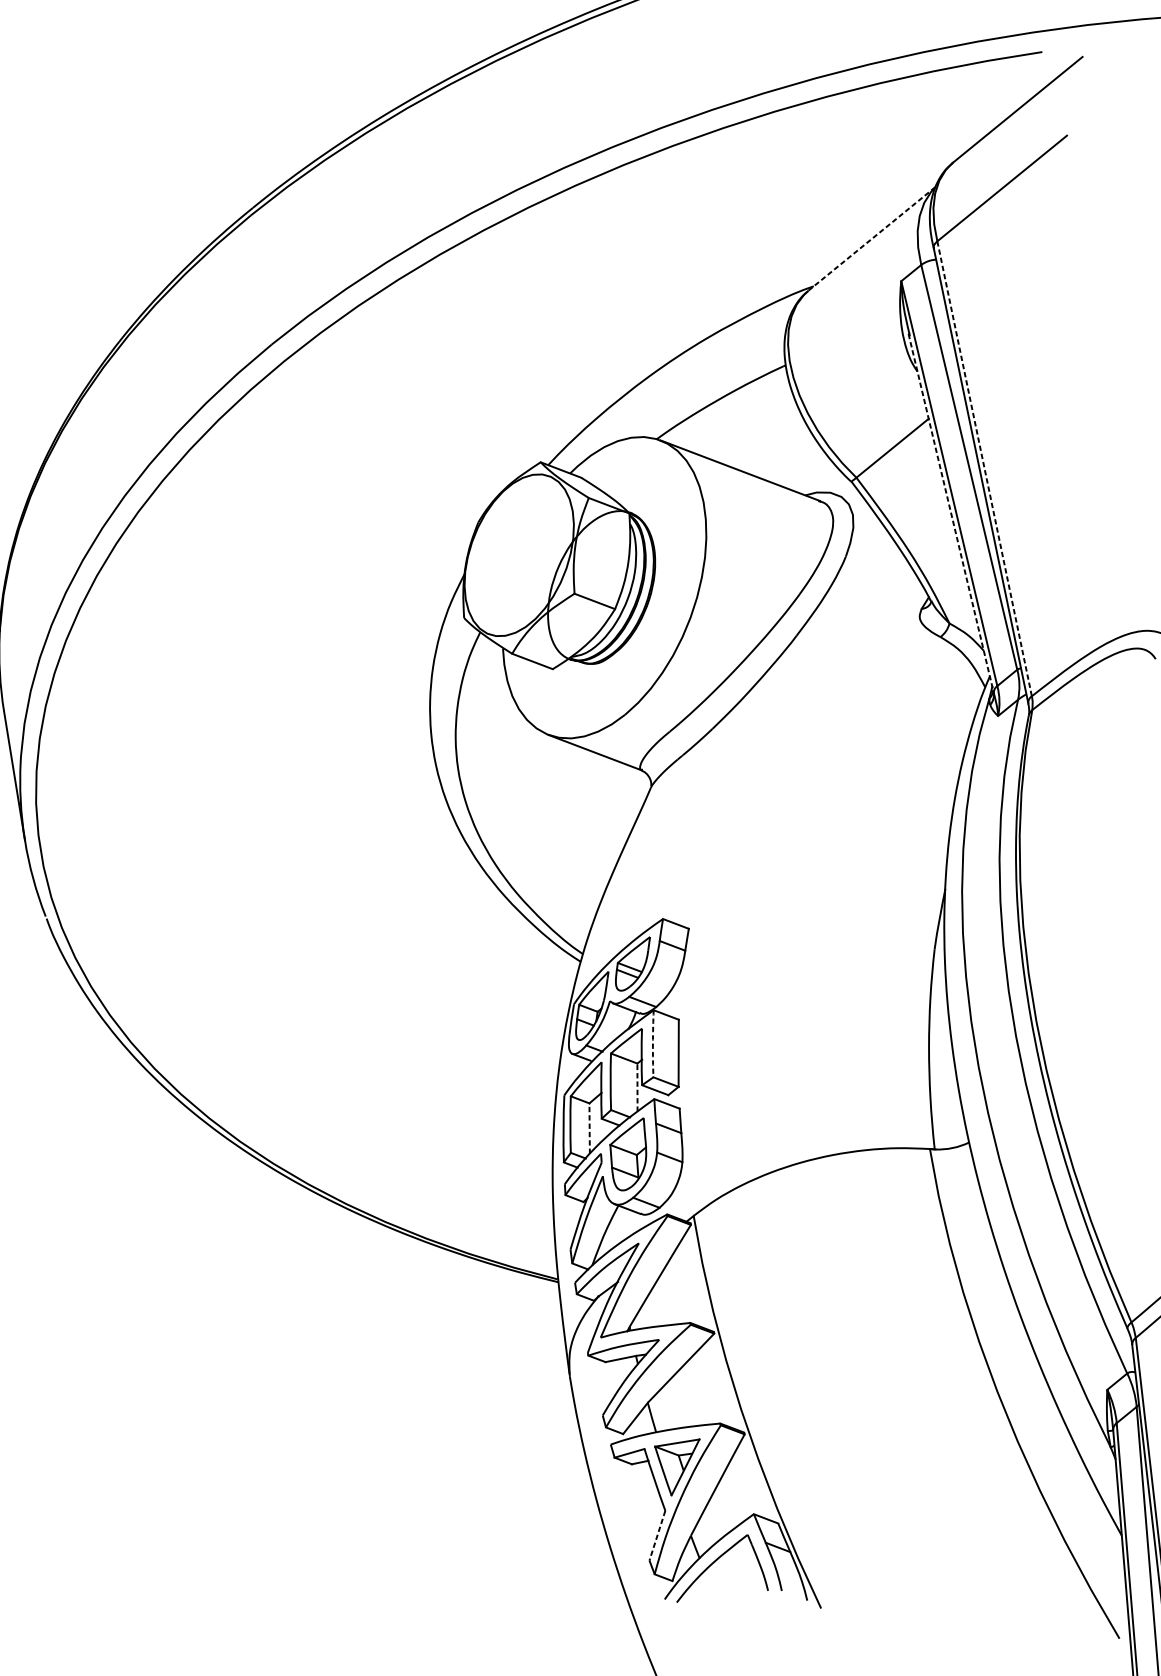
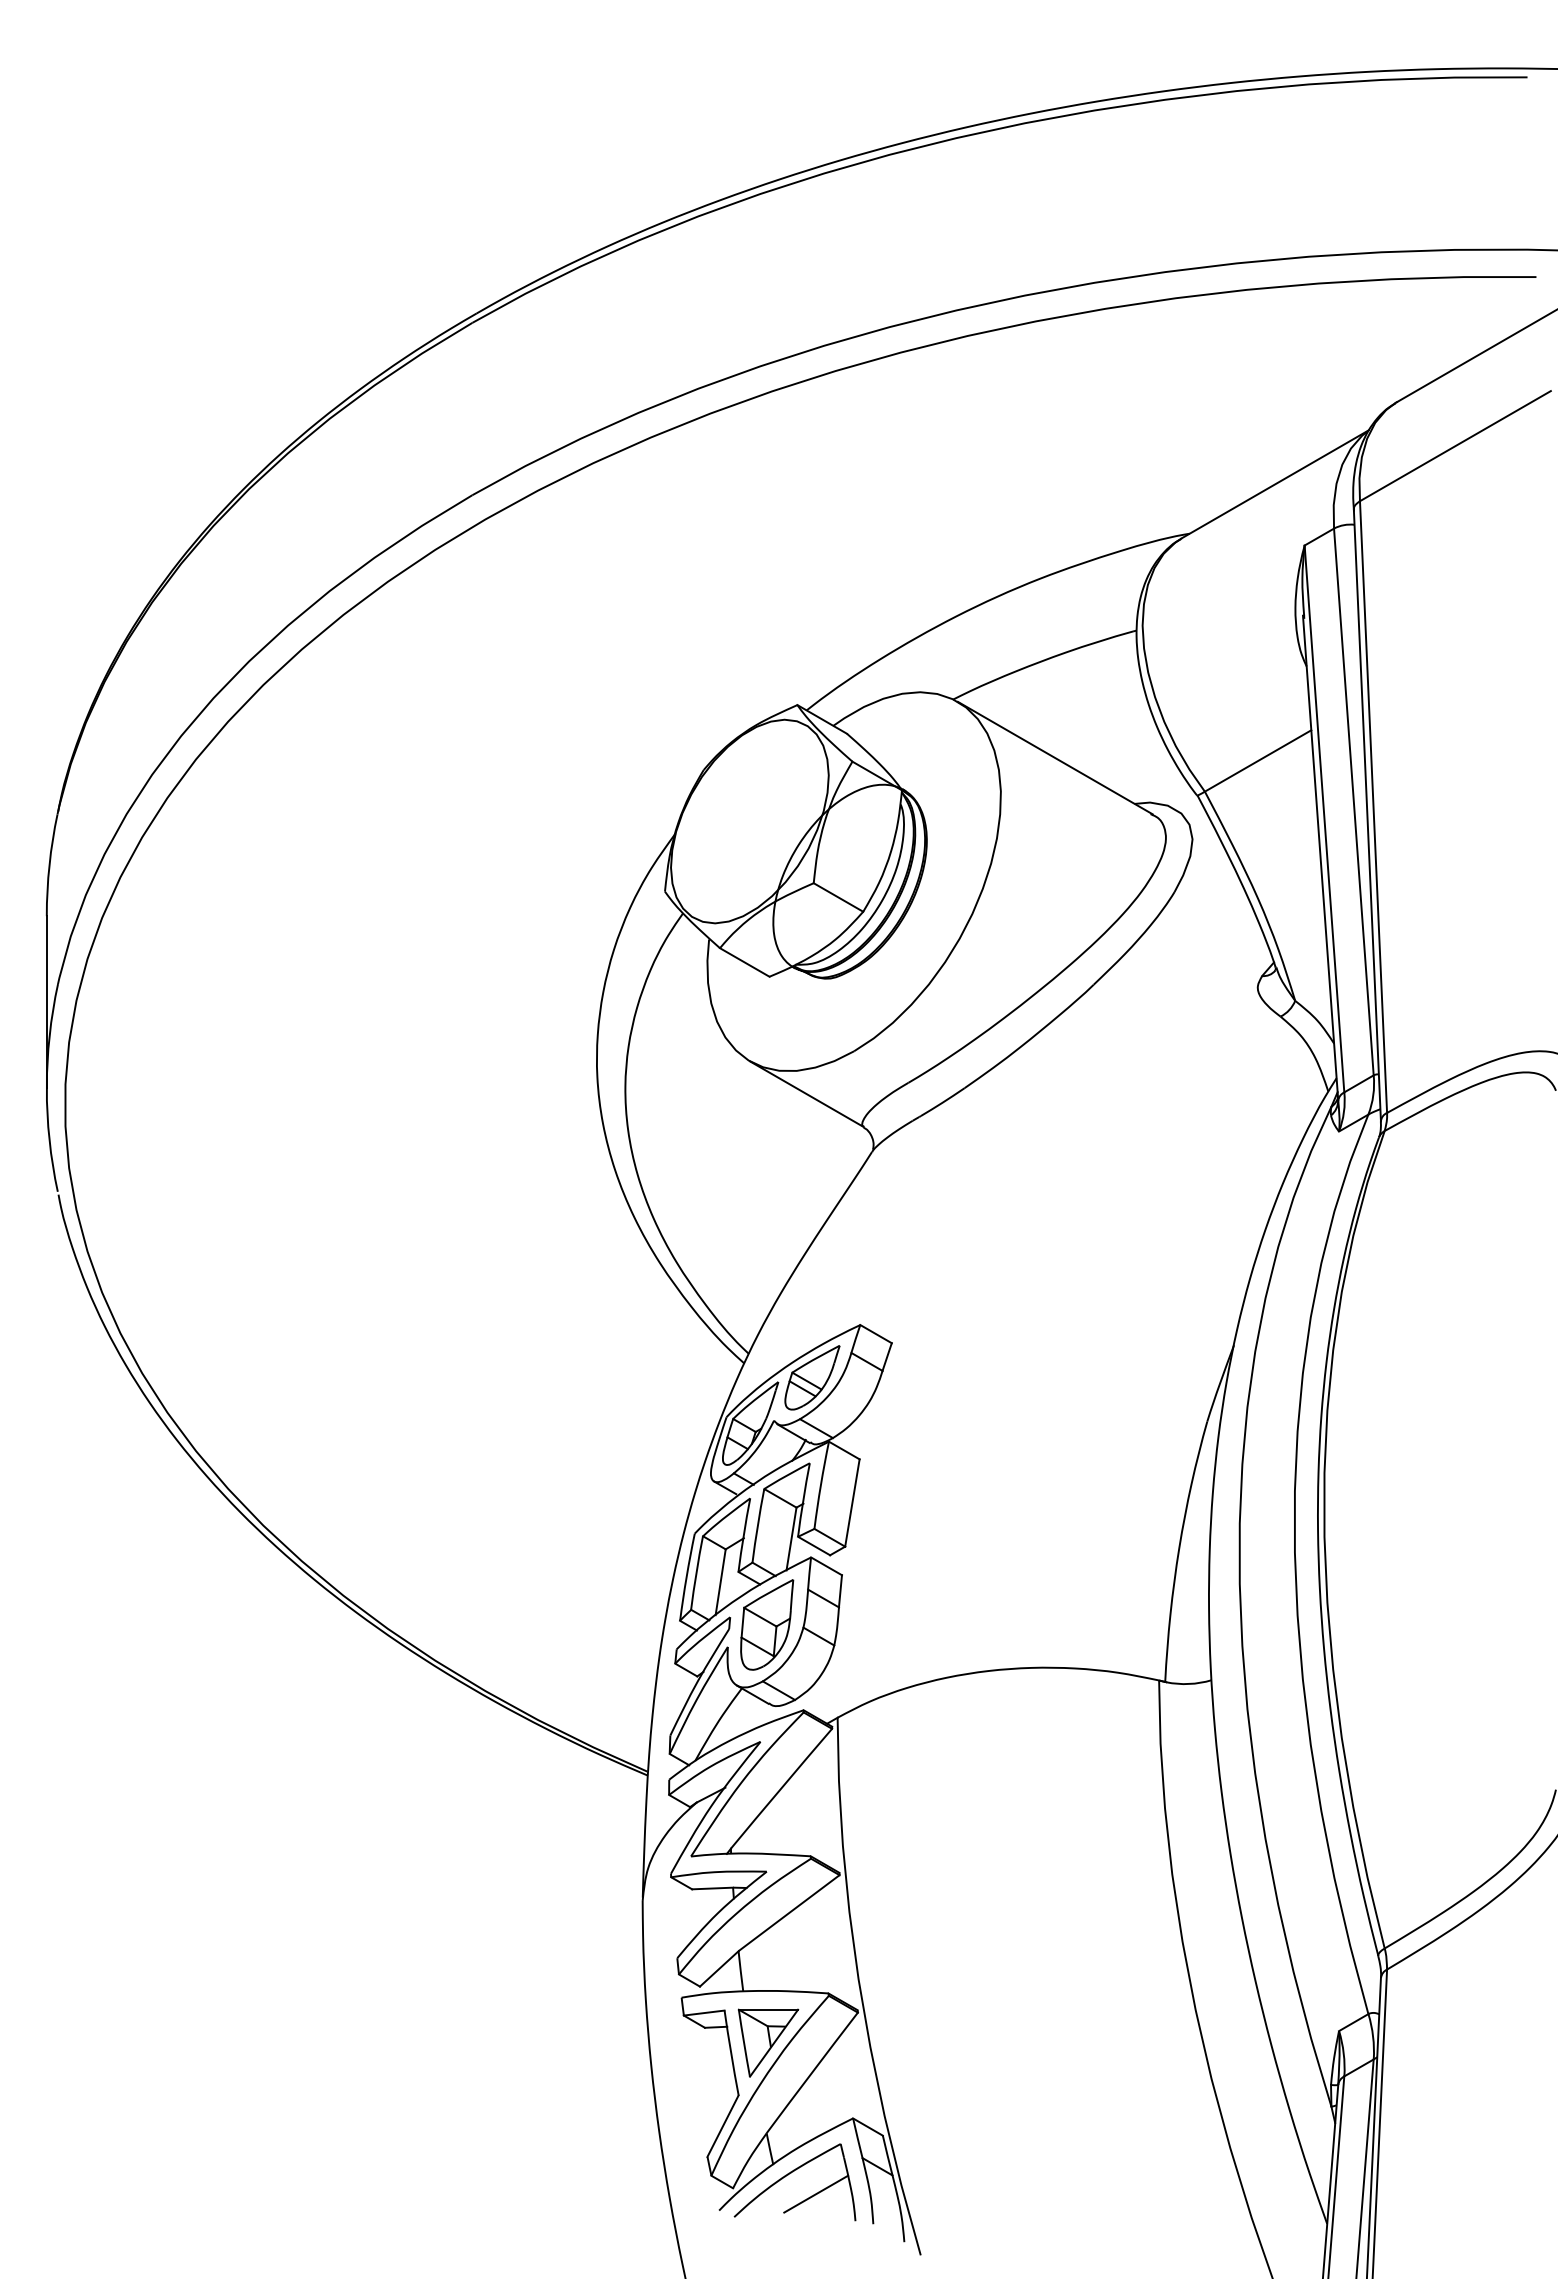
line: (872, 239) -> (1275, 484), dashed -> solid
line: (984, 469) -> (1373, 807), dashed -> solid
line: (950, 512) -> (1320, 856), dashed -> solid
arc: (652, 1044) -> (820, 1485), dashed -> solid
line: (637, 1088) -> (791, 1539), dashed -> solid
line: (589, 1128) -> (720, 1581), dashed -> solid
line: (657, 1536) -> (722, 2126), dashed -> solid
line: (735, 1574) -> (816, 2193), added

